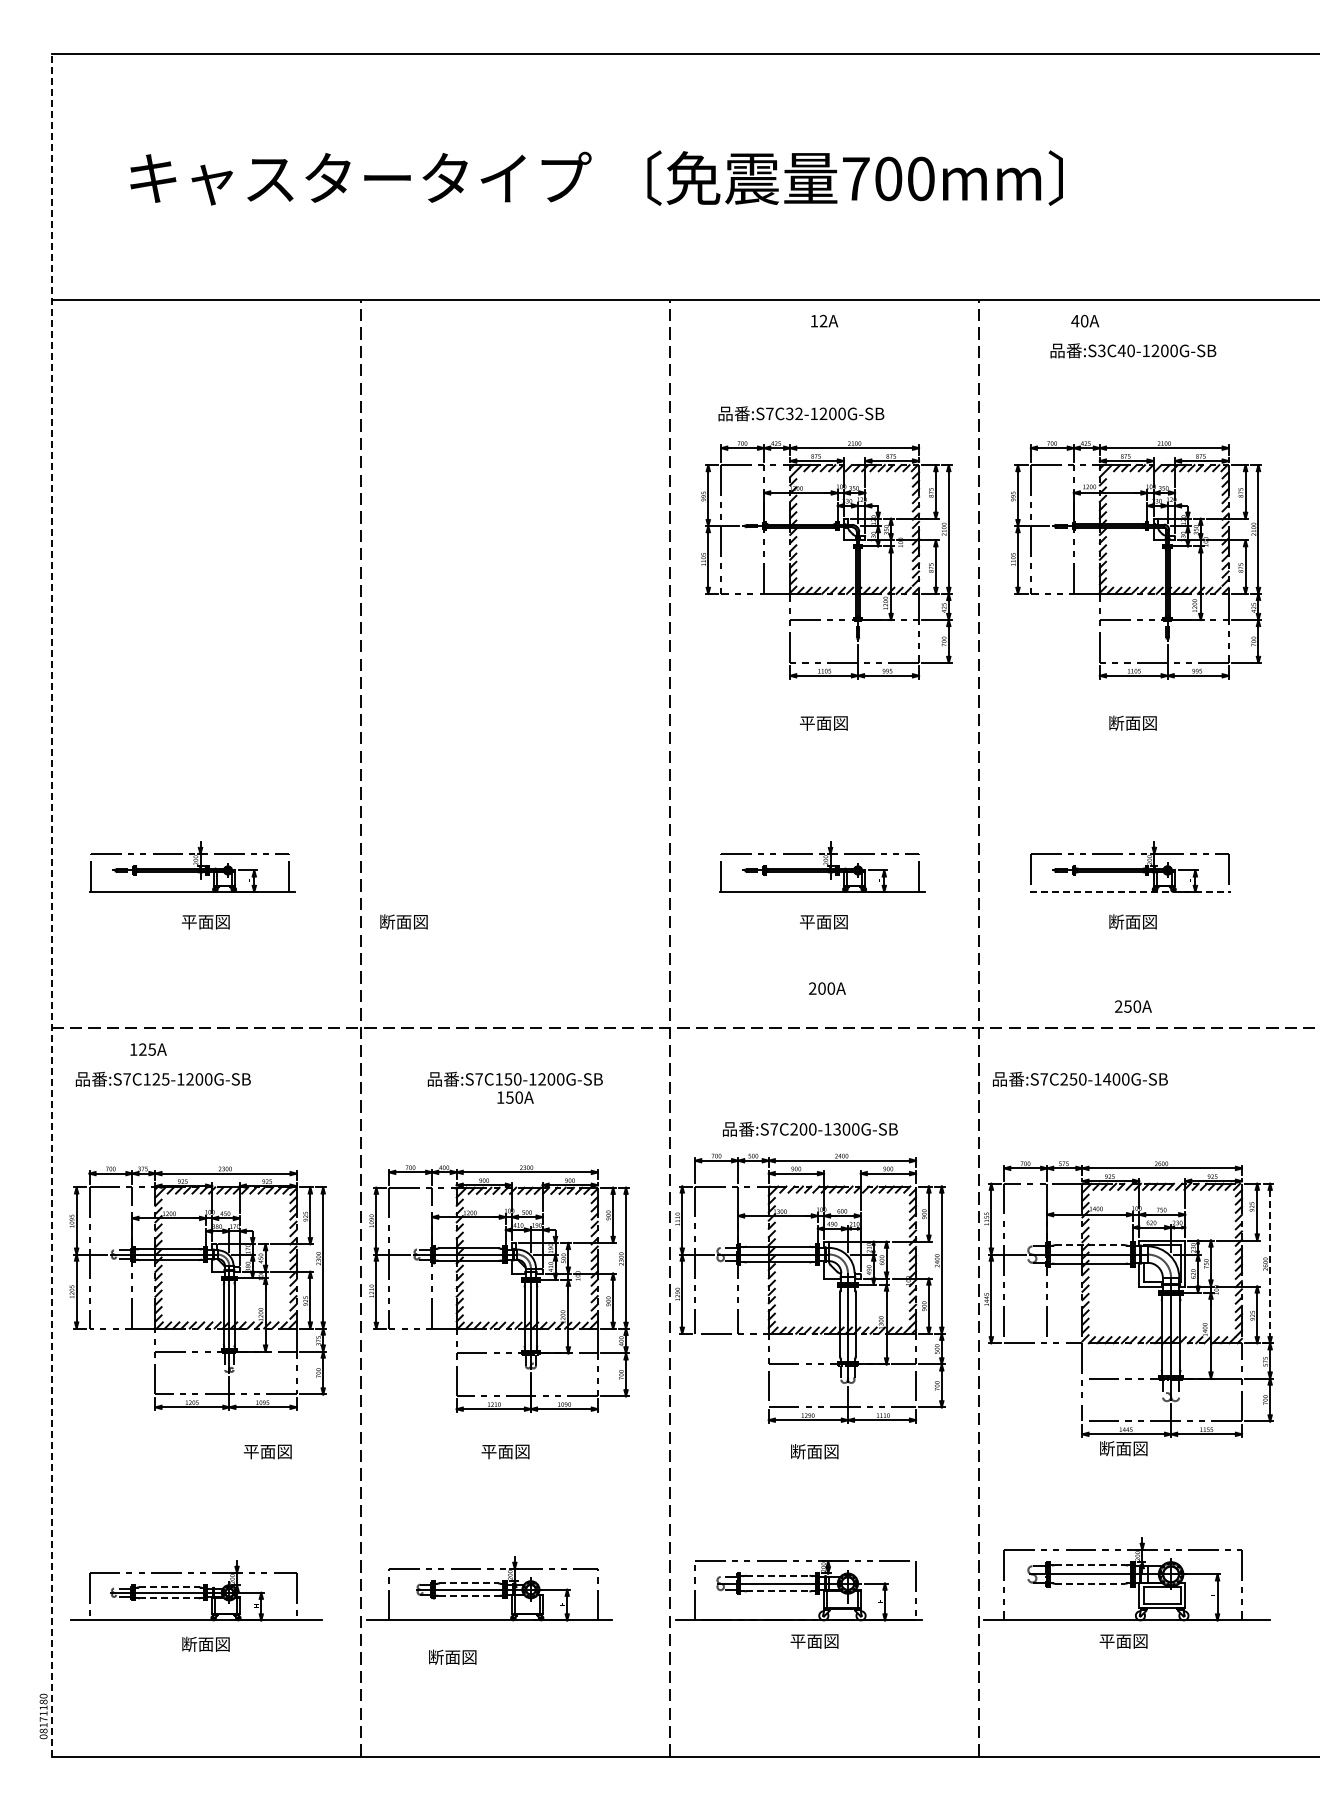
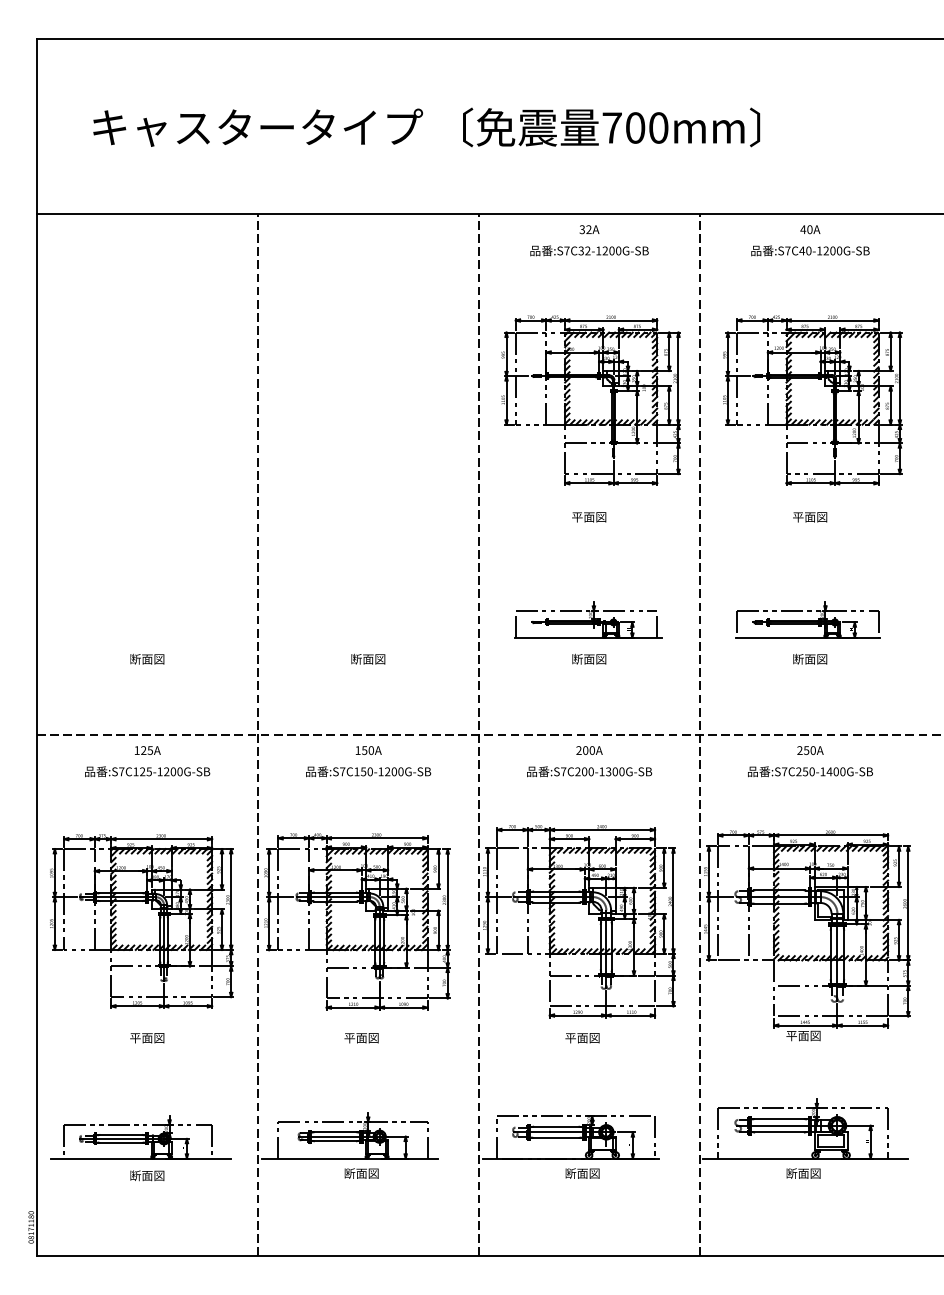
text: (813, 320) -> (581, 229), 12A -> 32A
text: (1085, 320) -> (810, 229), moved
text: (1101, 350) -> (787, 250), :S3C40-1200G-SB -> :S7C40-1200G-SB
text: (801, 413) -> (589, 250), moved
text: (1116, 722) -> (798, 516), 断面図 -> 平面図
part: (192, 866) -> (137, 619), removed
line: (1130, 891) -> (808, 637), dashed -> solid
line: (51, 905) -> (36, 647), dashed -> solid
text: (189, 921) -> (135, 658), 平面図 -> 断面図
text: (403, 921) -> (367, 658), moved
text: (807, 921) -> (577, 658), 平面図 -> 断面図
text: (827, 988) -> (589, 750), moved
text: (1133, 1006) -> (810, 750), moved
text: (148, 1049) -> (147, 750), moved
text: (162, 1078) -> (147, 771), moved
text: (1080, 1078) -> (810, 771), moved
text: (515, 1097) -> (368, 750), moved
text: (810, 1128) -> (589, 771), moved
line: (1090, 1245) -> (779, 890), dashed -> solid
line: (1270, 1263) -> (908, 903), dashed -> solid
text: (1106, 1448) -> (791, 1035), 断面図 -> 平面図
text: (267, 1451) -> (147, 1037), moved
text: (797, 1451) -> (570, 1037), 断面図 -> 平面図
line: (1090, 1565) -> (779, 1119), dashed -> solid
line: (778, 1575) -> (556, 1126), dashed -> solid
line: (469, 1583) -> (335, 1132), dashed -> solid
line: (1090, 1583) -> (779, 1132), dashed -> solid
line: (169, 1587) -> (121, 1135), dashed -> solid
line: (778, 1591) -> (556, 1137), dashed -> solid
line: (469, 1596) -> (335, 1141), dashed -> solid
line: (169, 1598) -> (121, 1142), dashed -> solid
text: (797, 1640) -> (570, 1173), 平面図 -> 断面図
text: (1106, 1640) -> (791, 1173), 平面図 -> 断面図
text: (452, 1656) -> (361, 1173), moved

